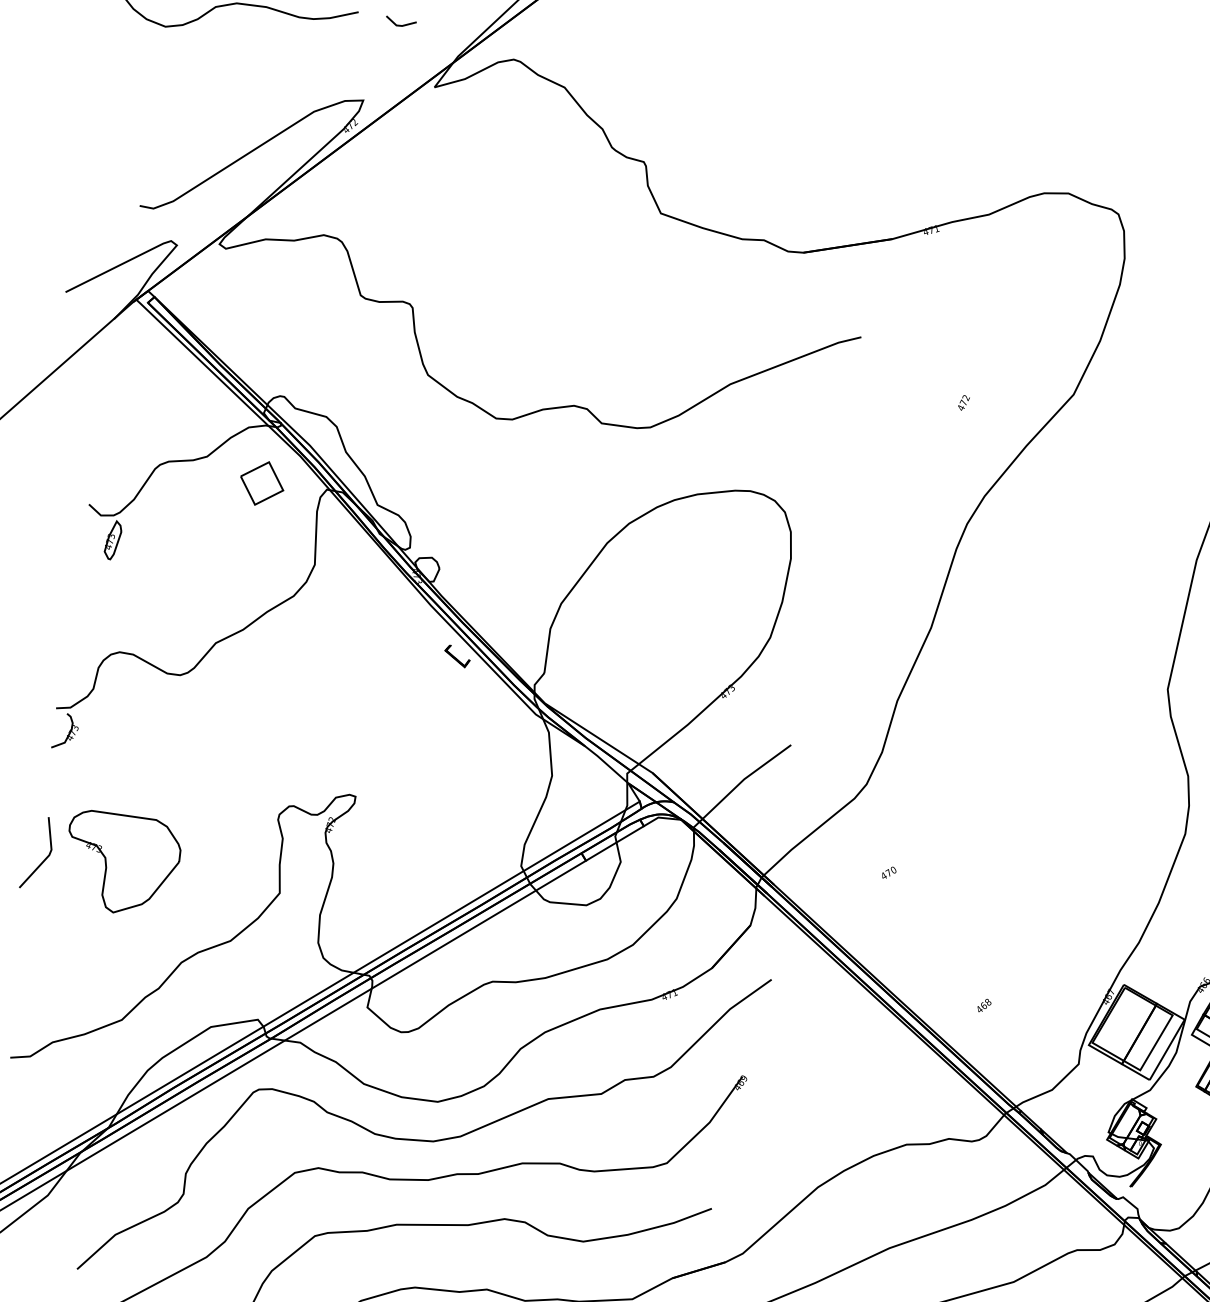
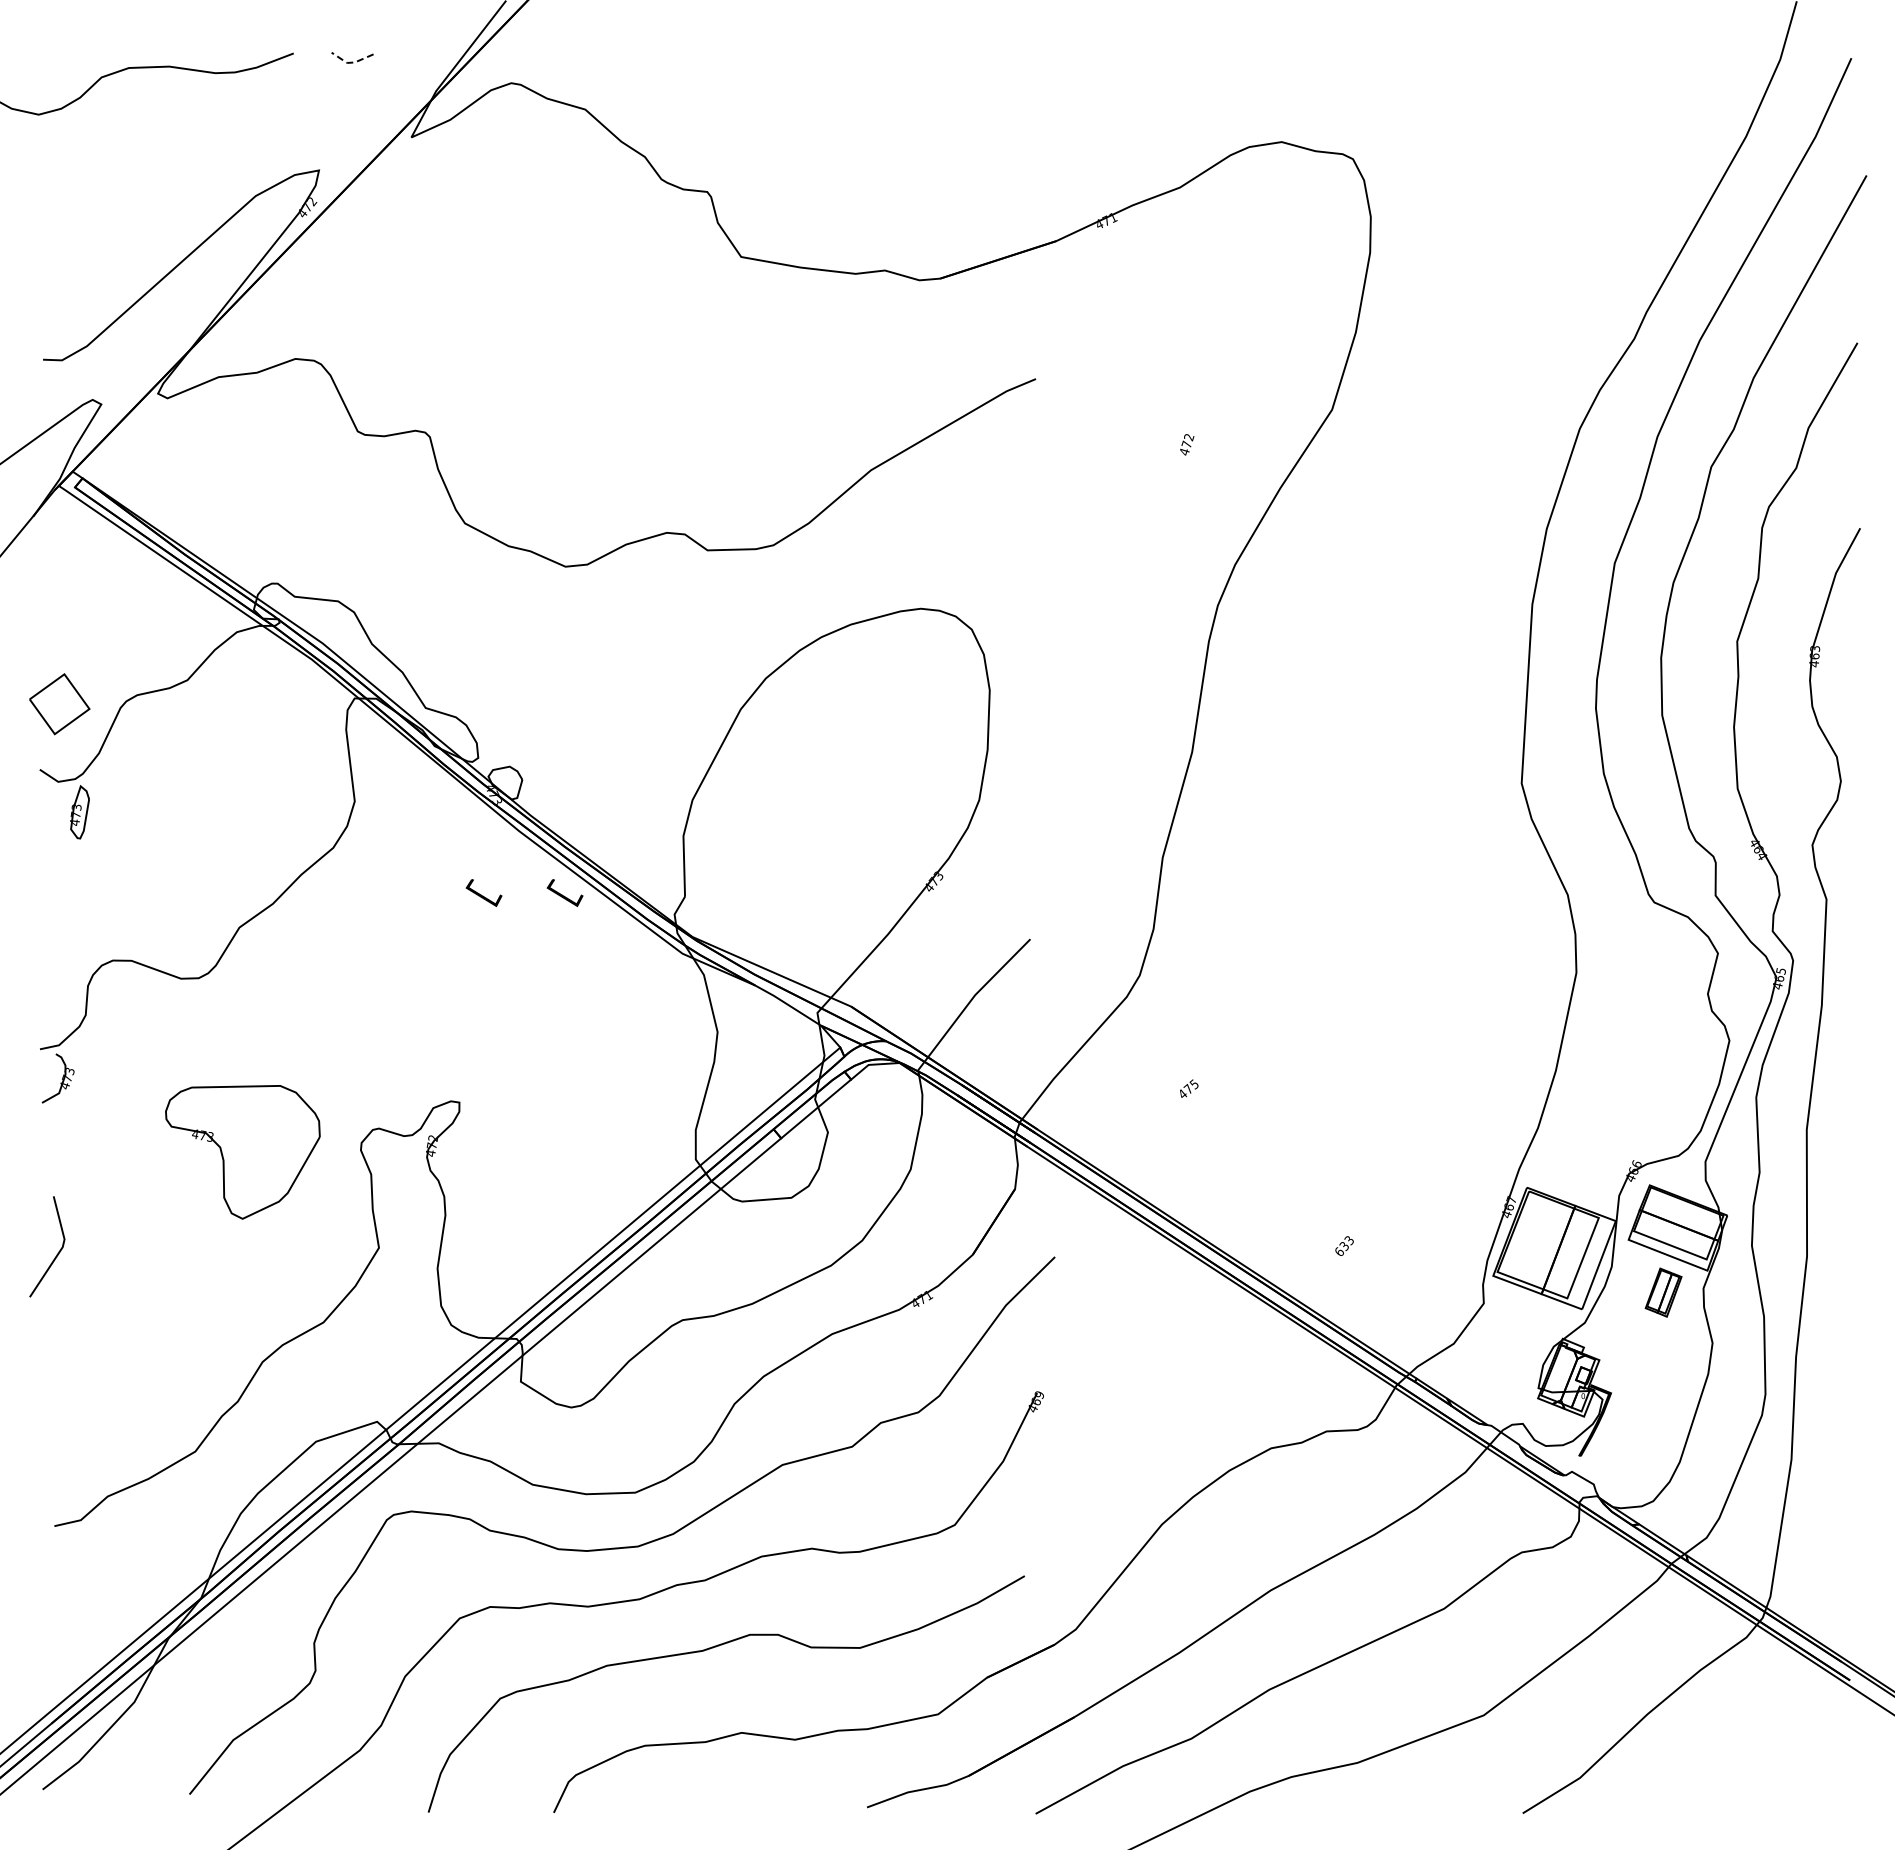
line: (399, 25) -> (351, 62), solid -> dashed
part: (261, 483) -> (59, 704), moved
part: (397, 646) -> (483, 892), added
part: (120, 864) -> (242, 1152), moved
text: (892, 870) -> (1193, 1084), 470 -> 475
text: (984, 1005) -> (1344, 1245), 468 -> 633

